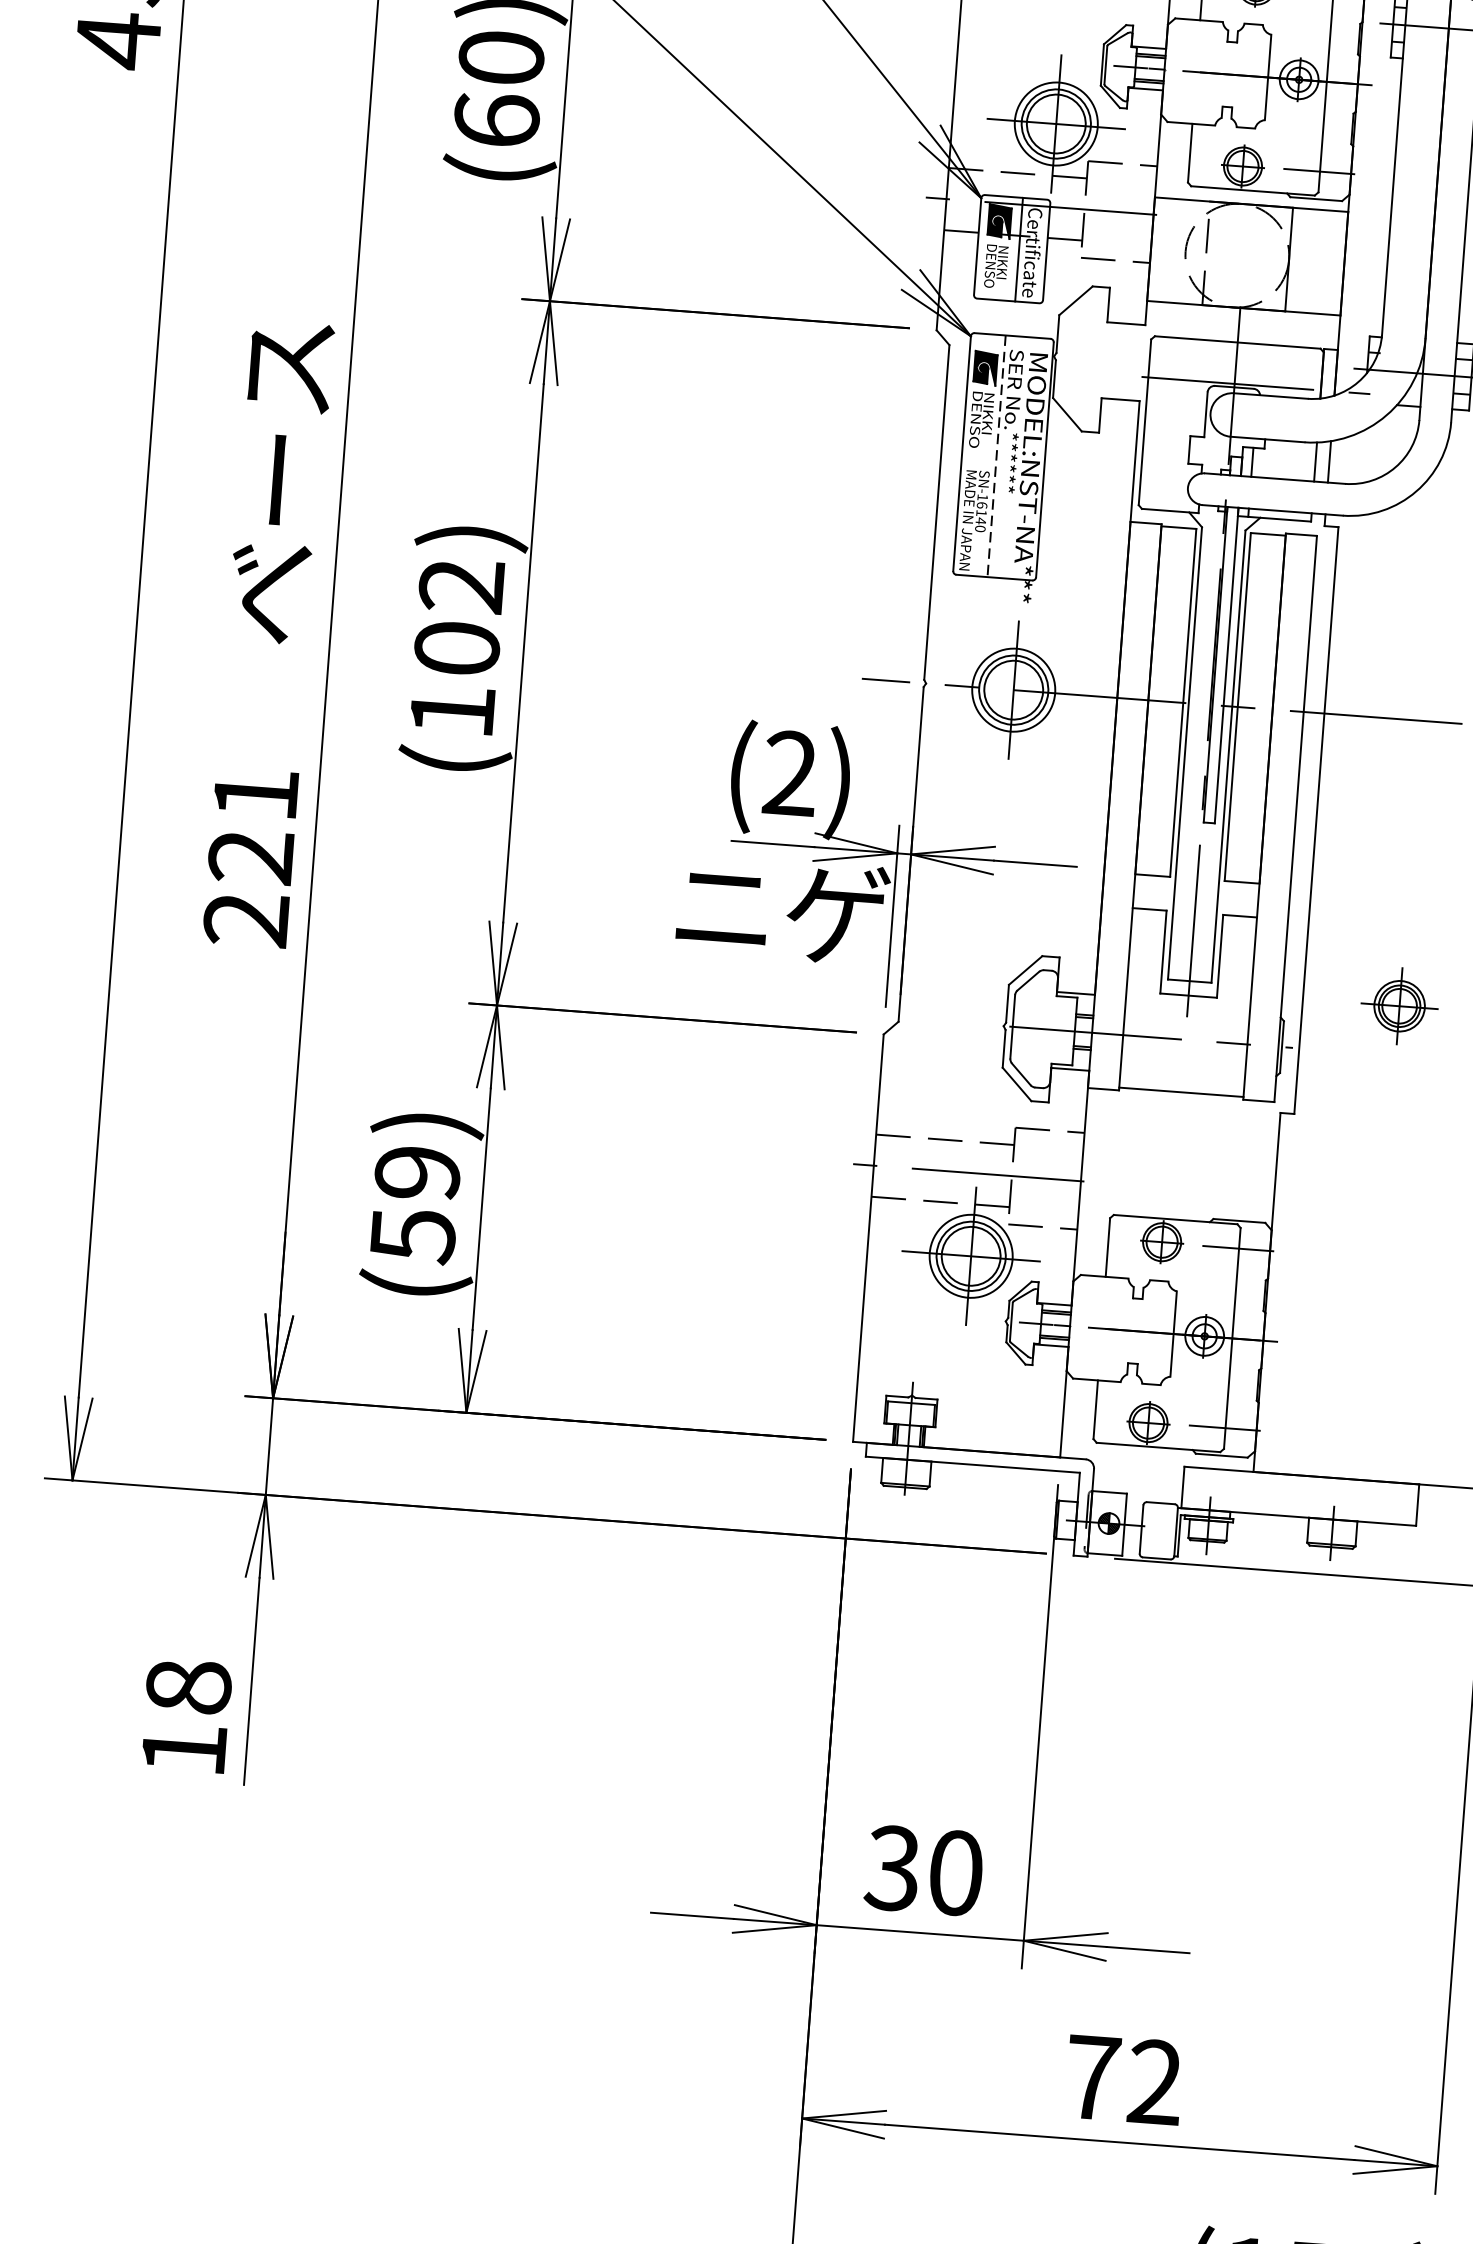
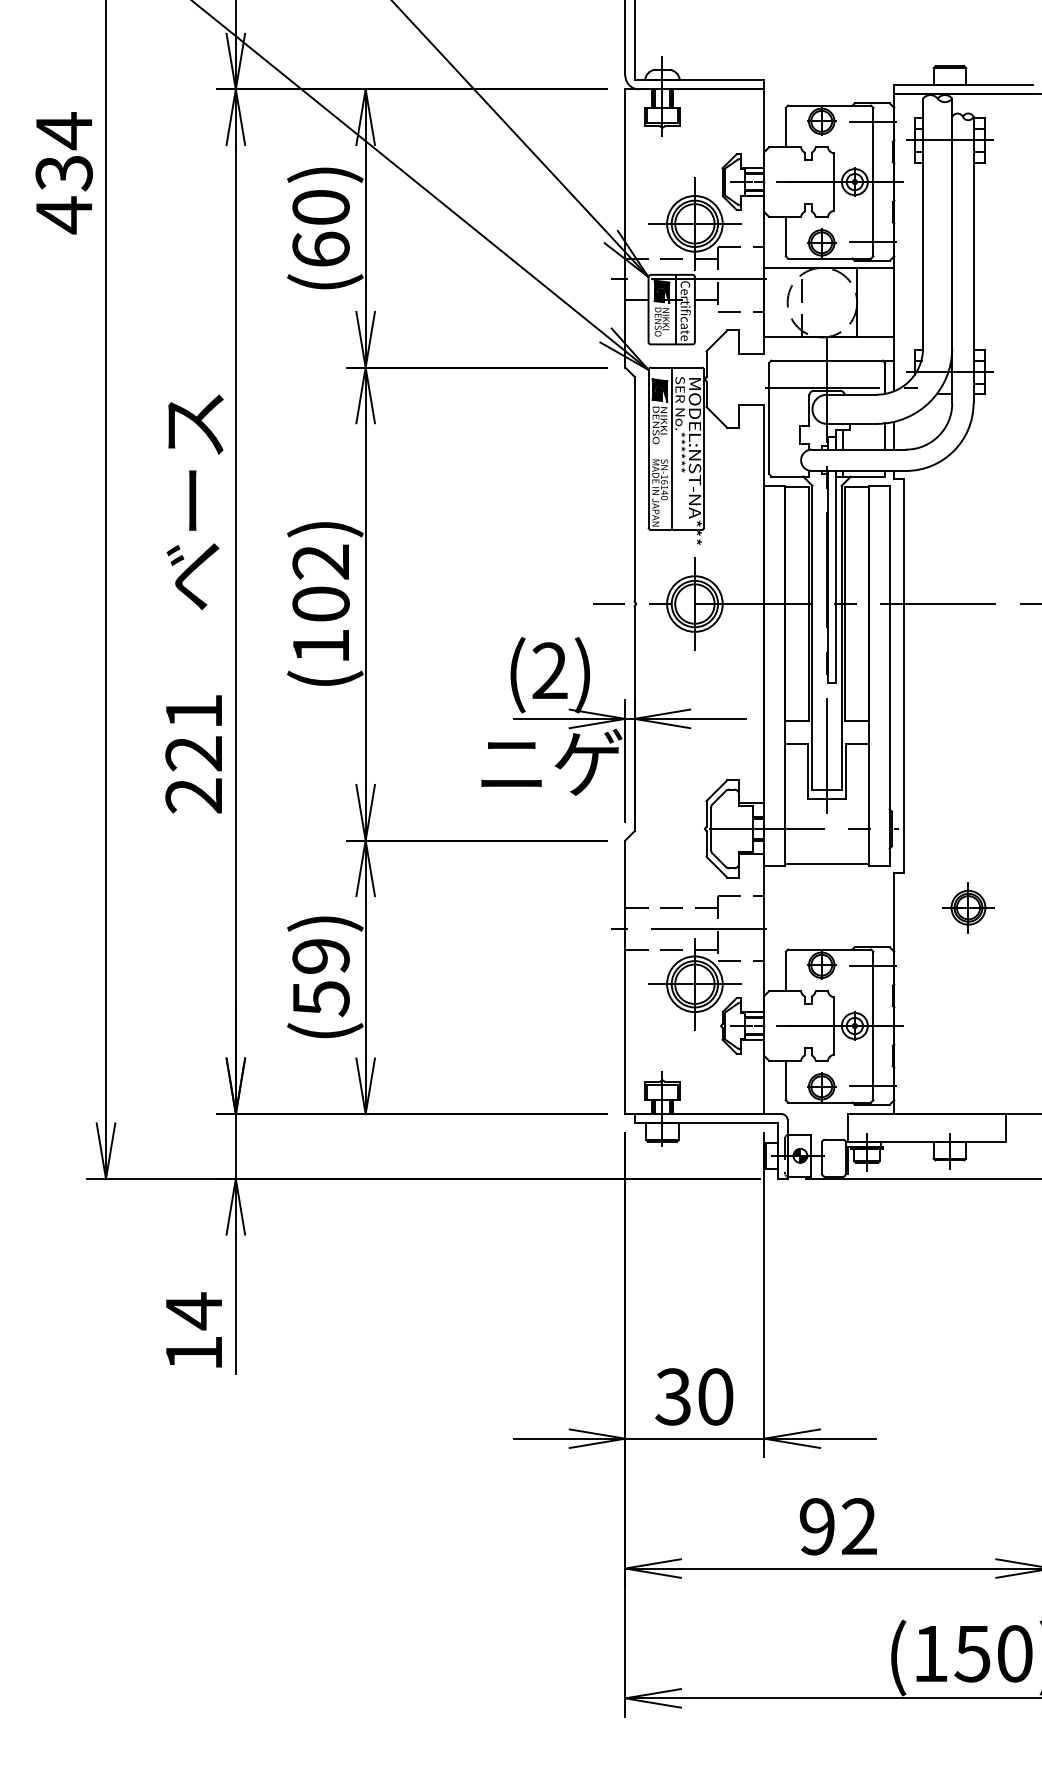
line: (996, 457) -> (671, 449), dashed -> solid
part: (1399, 1005) -> (968, 907), moved
text: (187, 1687) -> (193, 1311), 18 -> 14
text: (1091, 2077) -> (816, 1526), 72 -> 92

